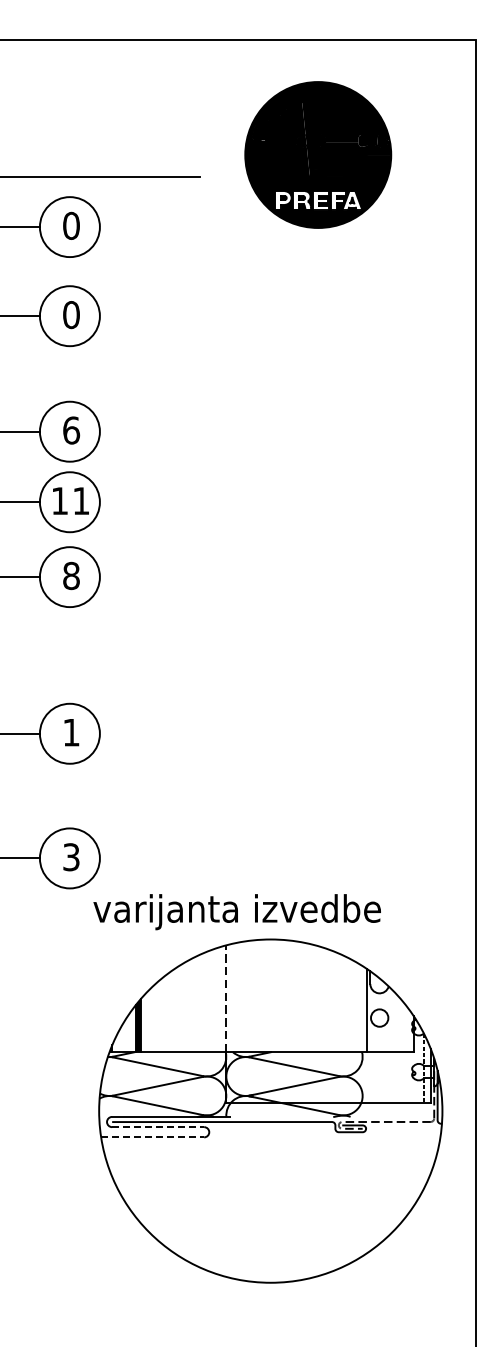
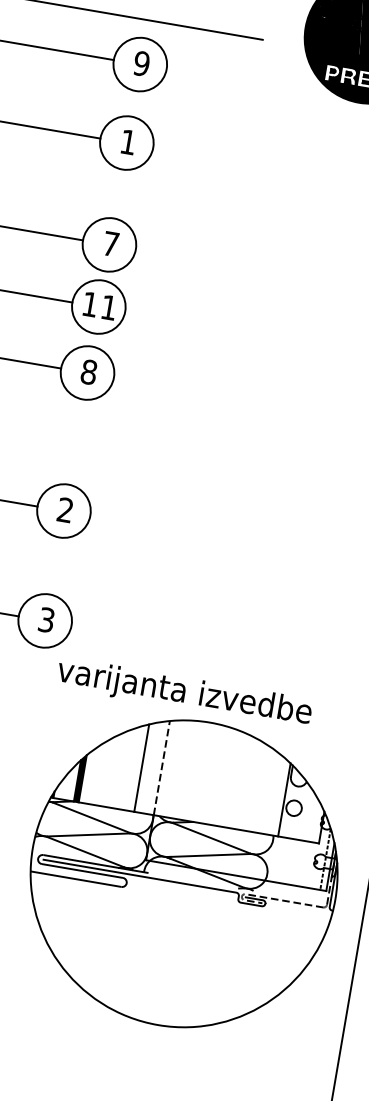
text: (71, 225) -> (141, 63), 0 -> 9
text: (71, 315) -> (128, 142), 0 -> 1
text: (71, 430) -> (111, 244), 6 -> 7
text: (71, 732) -> (65, 510), 1 -> 2
line: (204, 1002) -> (142, 768), added
line: (158, 1127) -> (82, 871), dashed -> solid
line: (153, 1137) -> (76, 879), dashed -> solid

